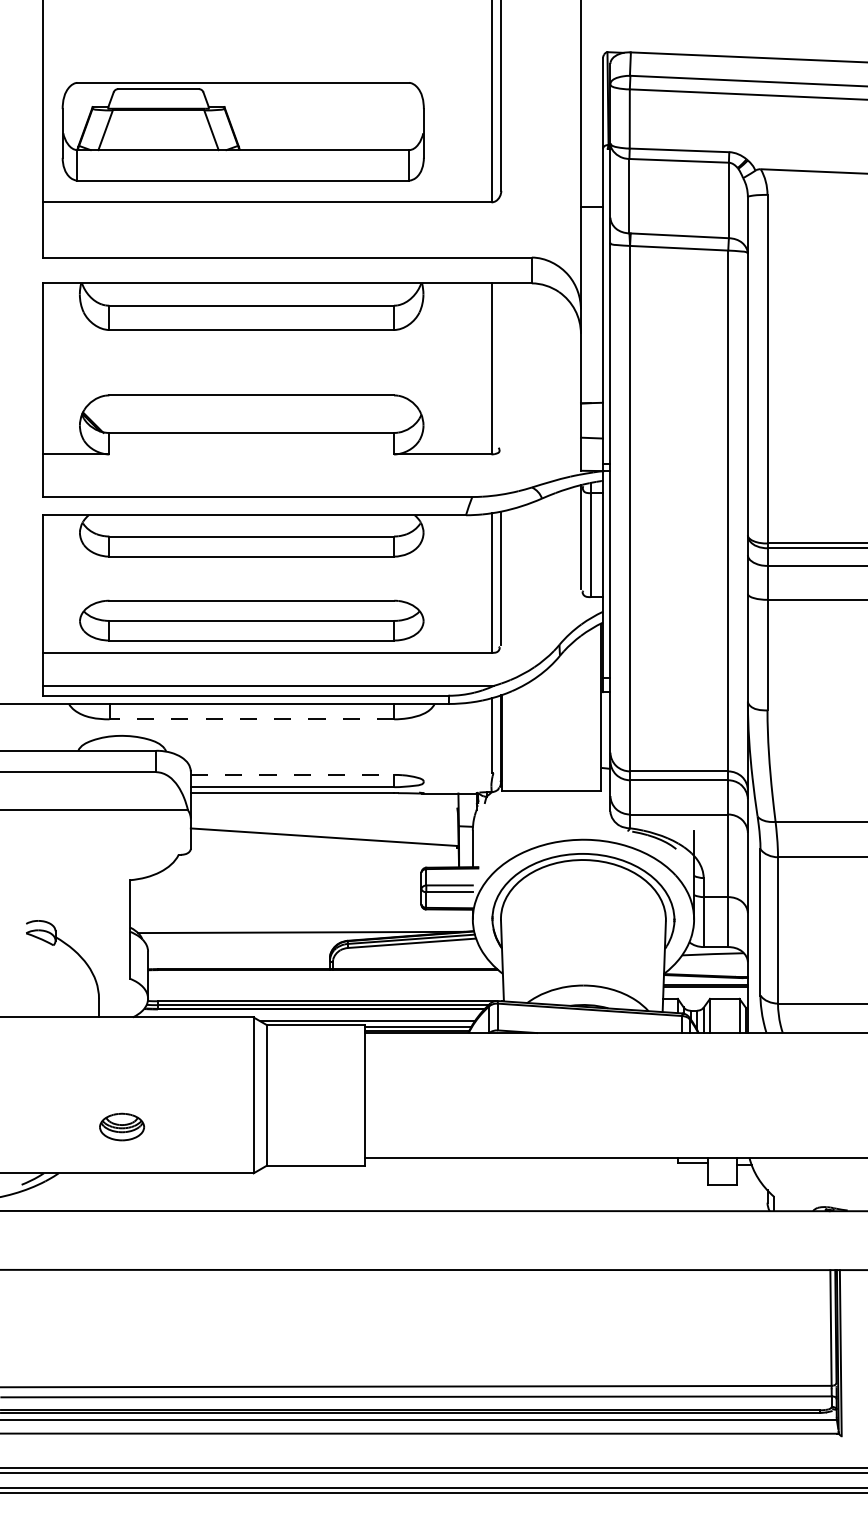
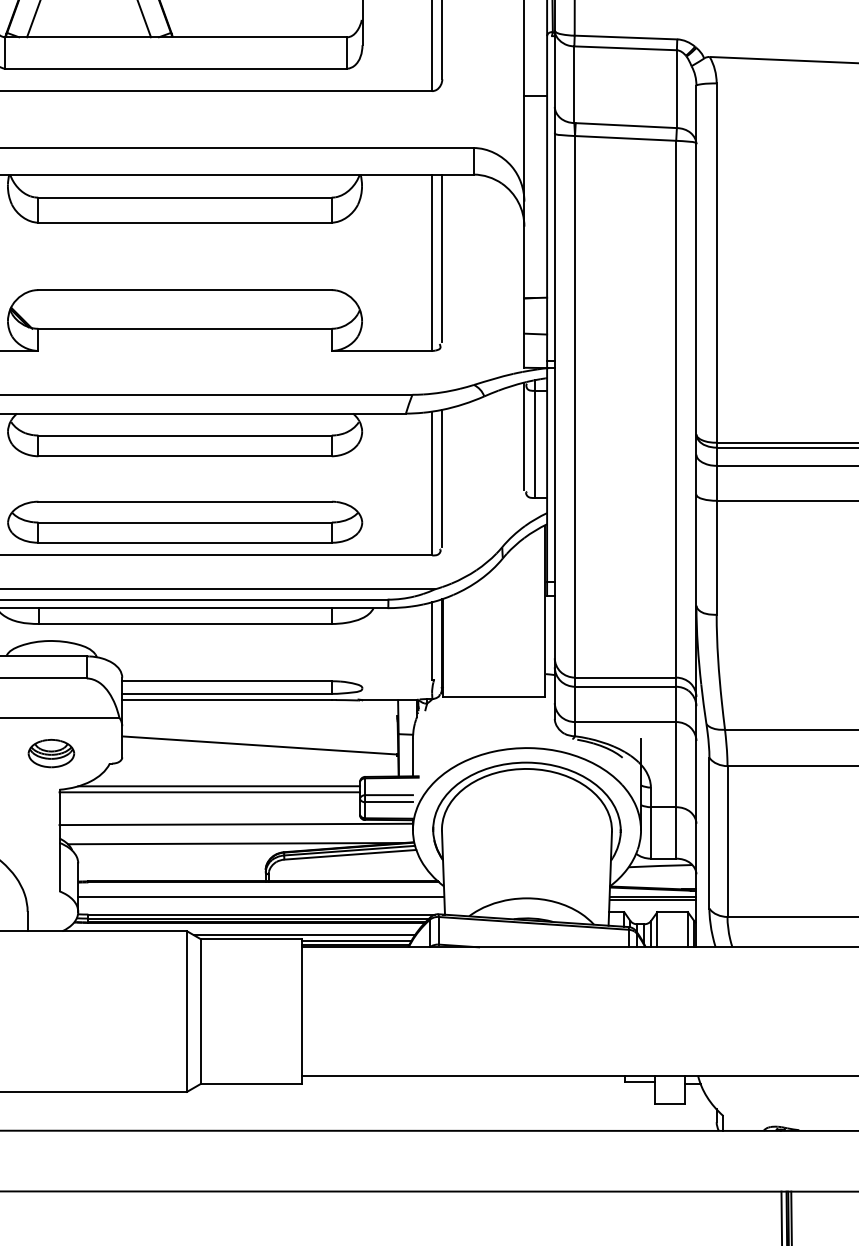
line: (501, 364) -> (442, 258), added
line: (251, 719) -> (184, 624), dashed -> solid
line: (292, 774) -> (227, 680), dashed -> solid
line: (284, 876) -> (218, 785), added
line: (275, 882) -> (209, 792), added
line: (300, 913) -> (235, 824), added
line: (325, 984) -> (261, 897), added
part: (121, 1126) -> (50, 752), moved

